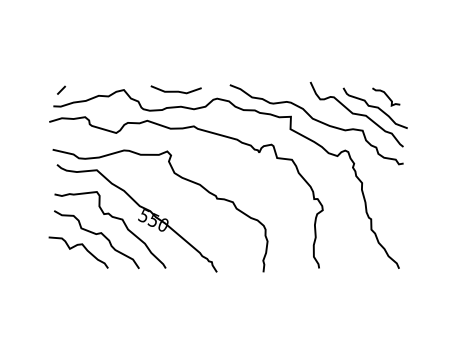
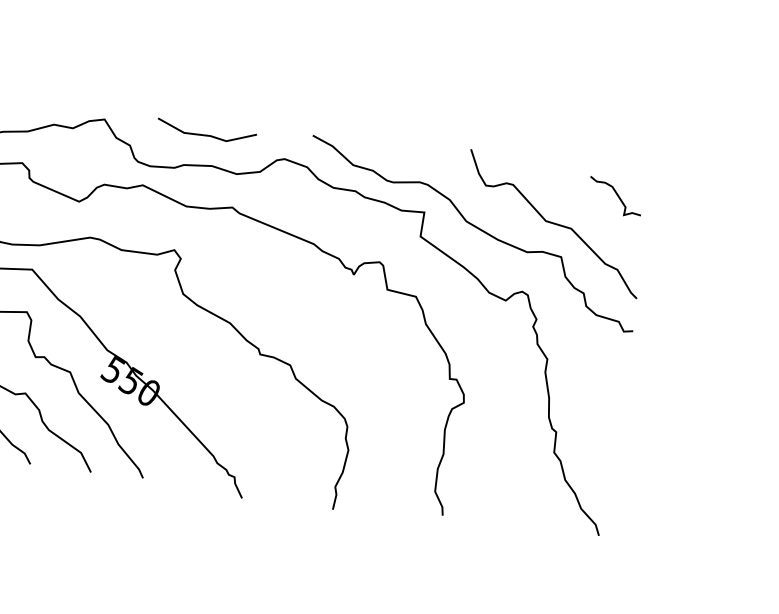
curve: (374, 107) -> (589, 214), removed

